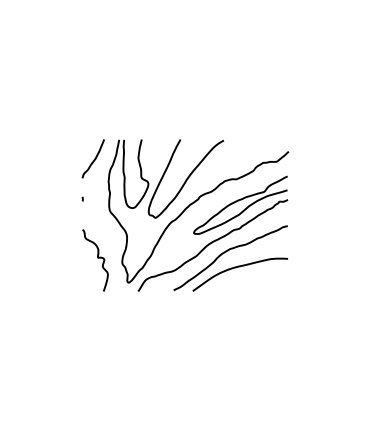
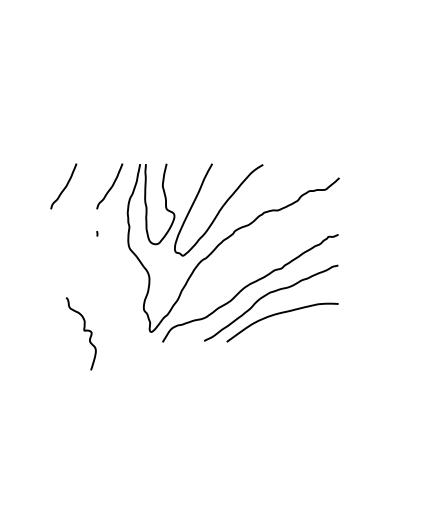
curve: (54, 159) -> (64, 187), added
curve: (238, 201) -> (280, 236), removed
curve: (97, 257) -> (83, 330), moved

